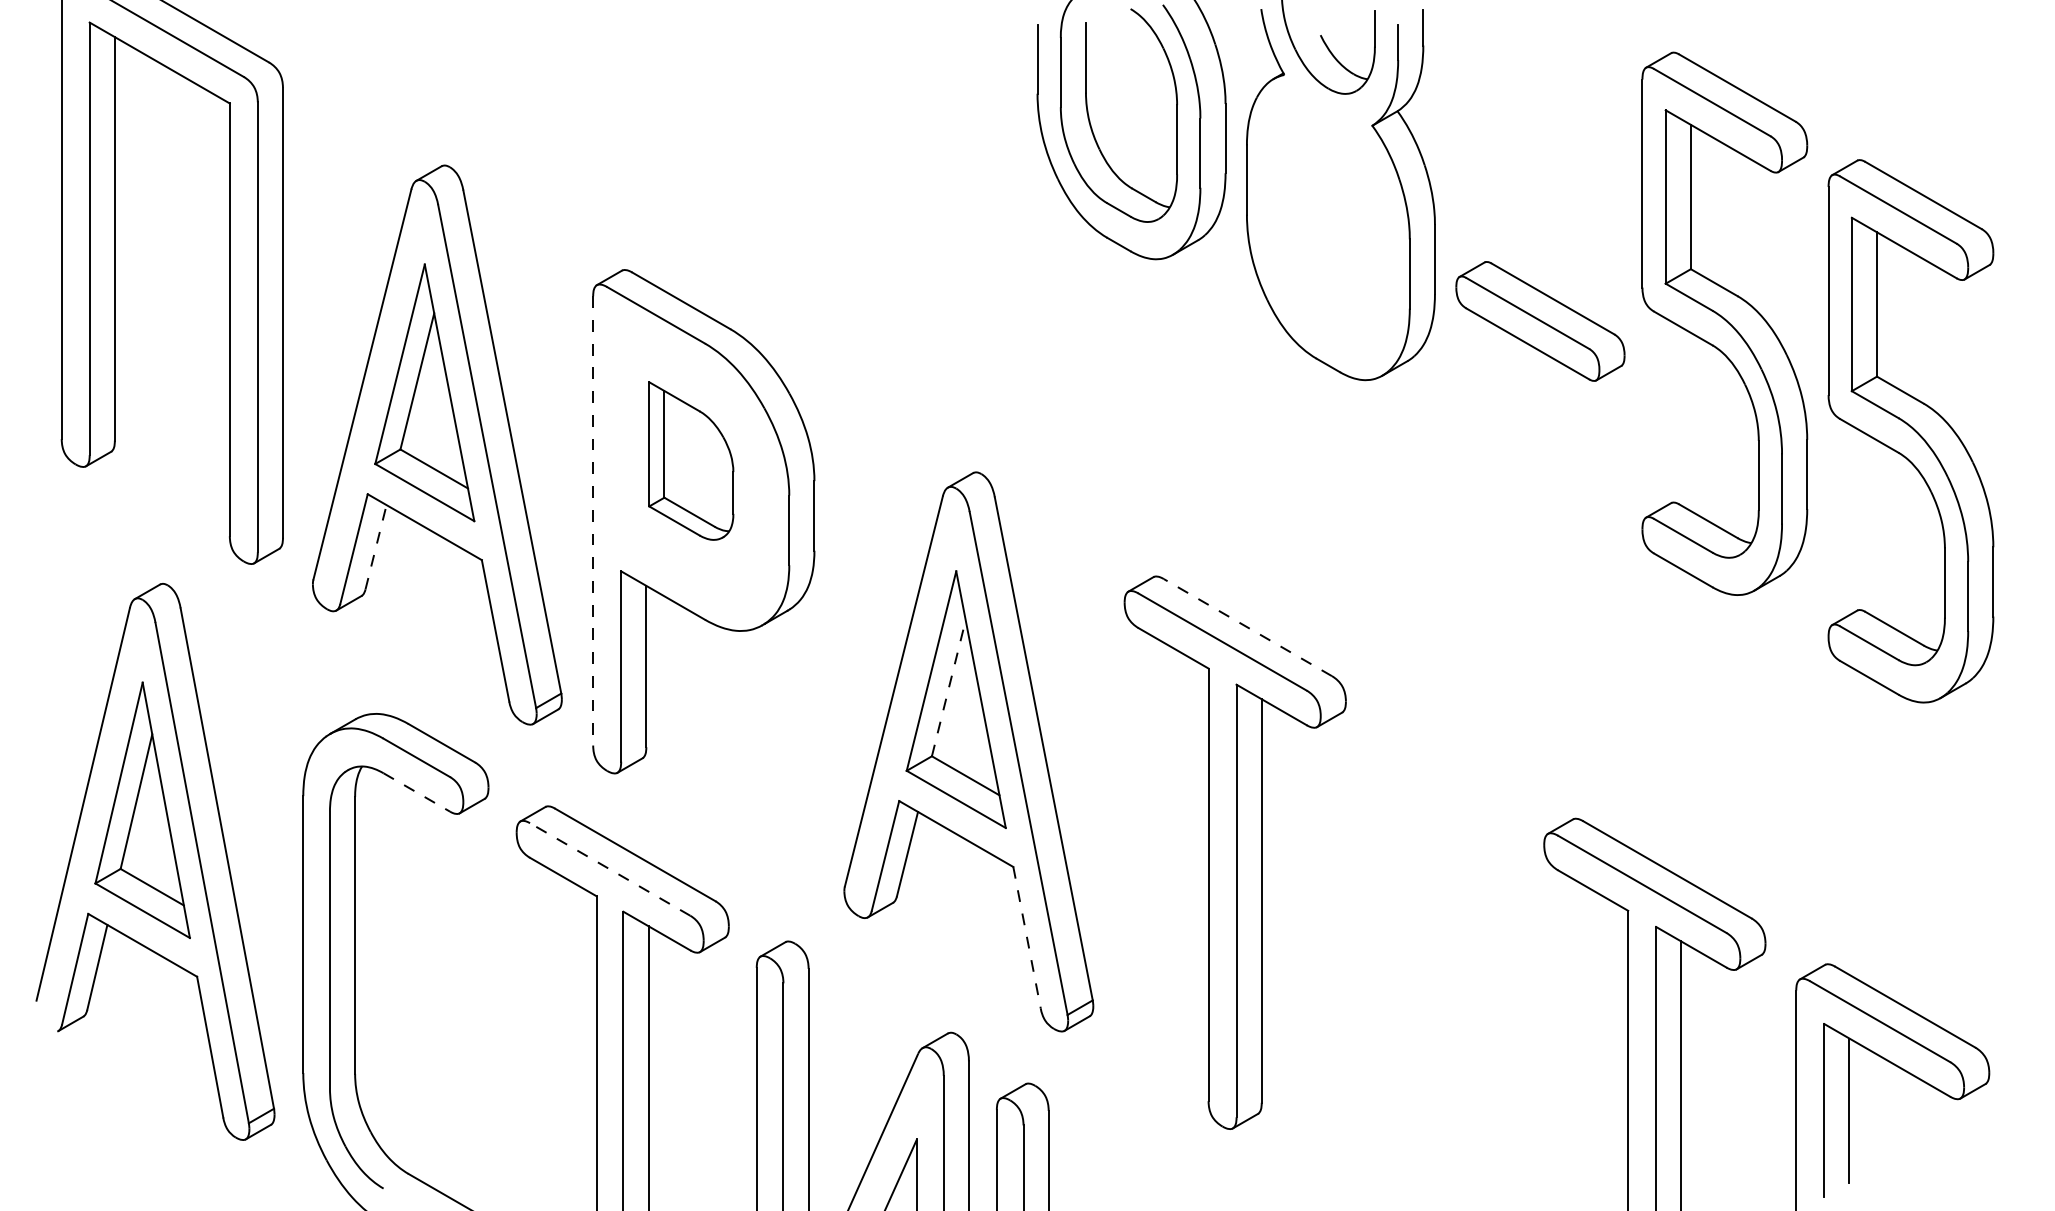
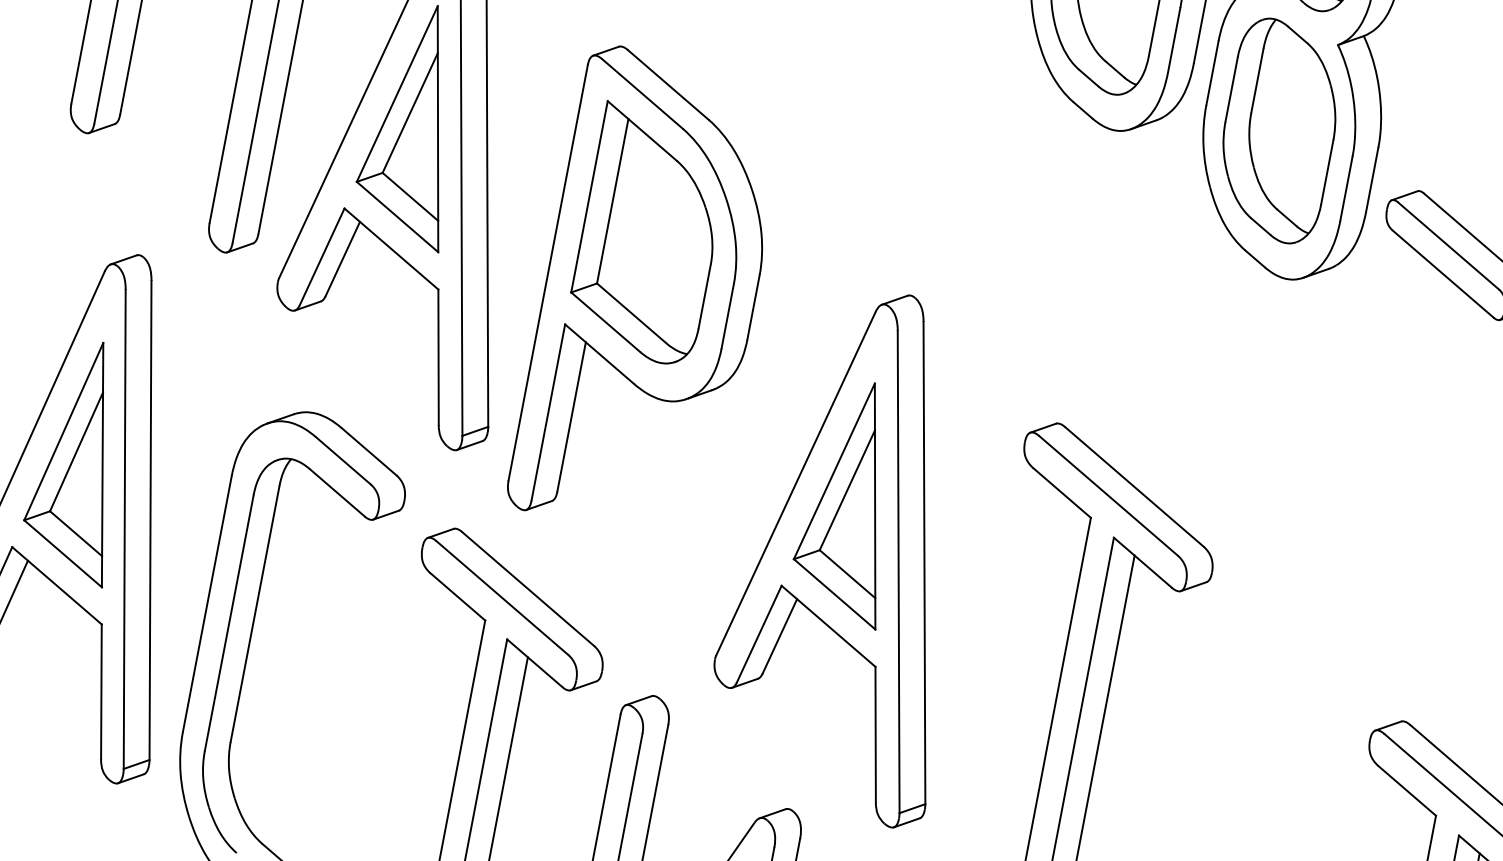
part: (1328, 226) -> (1279, 130), added
part: (691, 460) -> (649, 234), size x1.67
line: (593, 520) -> (548, 272), dashed -> solid
line: (376, 547) -> (343, 259), dashed -> solid
line: (1247, 627) -> (1134, 486), dashed -> solid
line: (948, 687) -> (847, 489), dashed -> solid
line: (417, 792) -> (337, 492), dashed -> solid
line: (610, 869) -> (502, 598), dashed -> solid
line: (1027, 938) -> (875, 735), dashed -> solid

